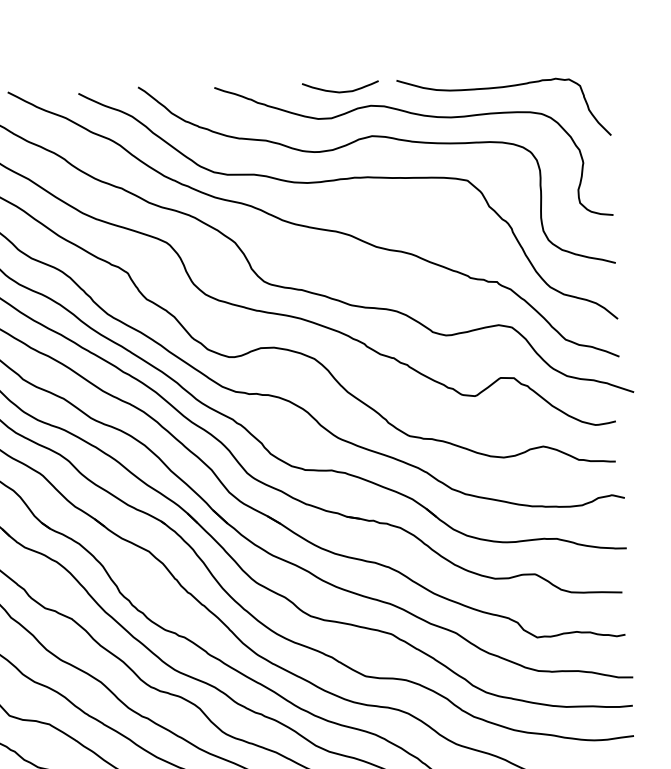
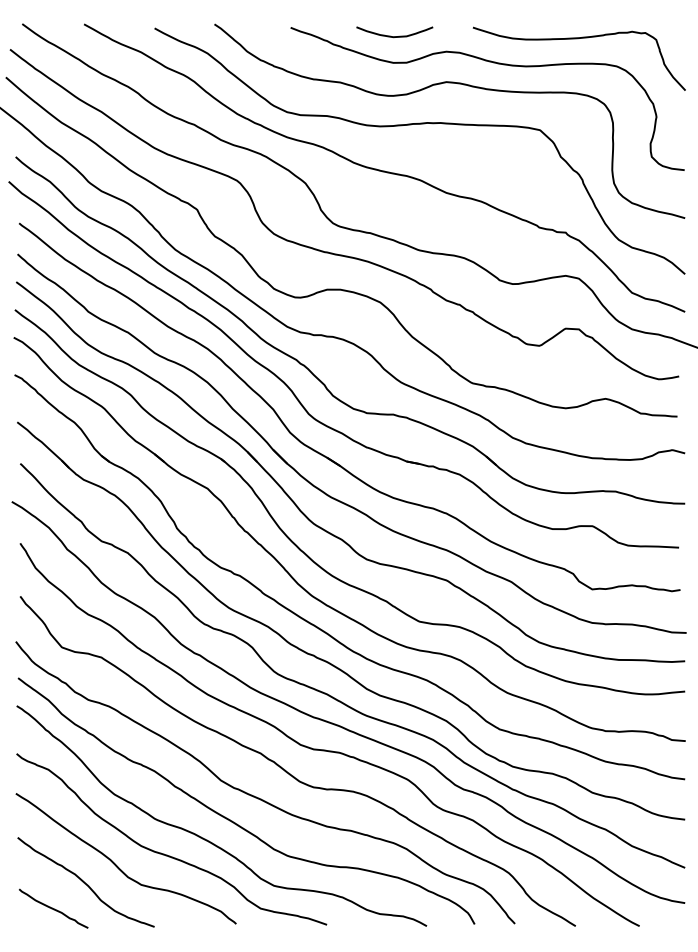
curve: (340, 91) -> (394, 36), moved

